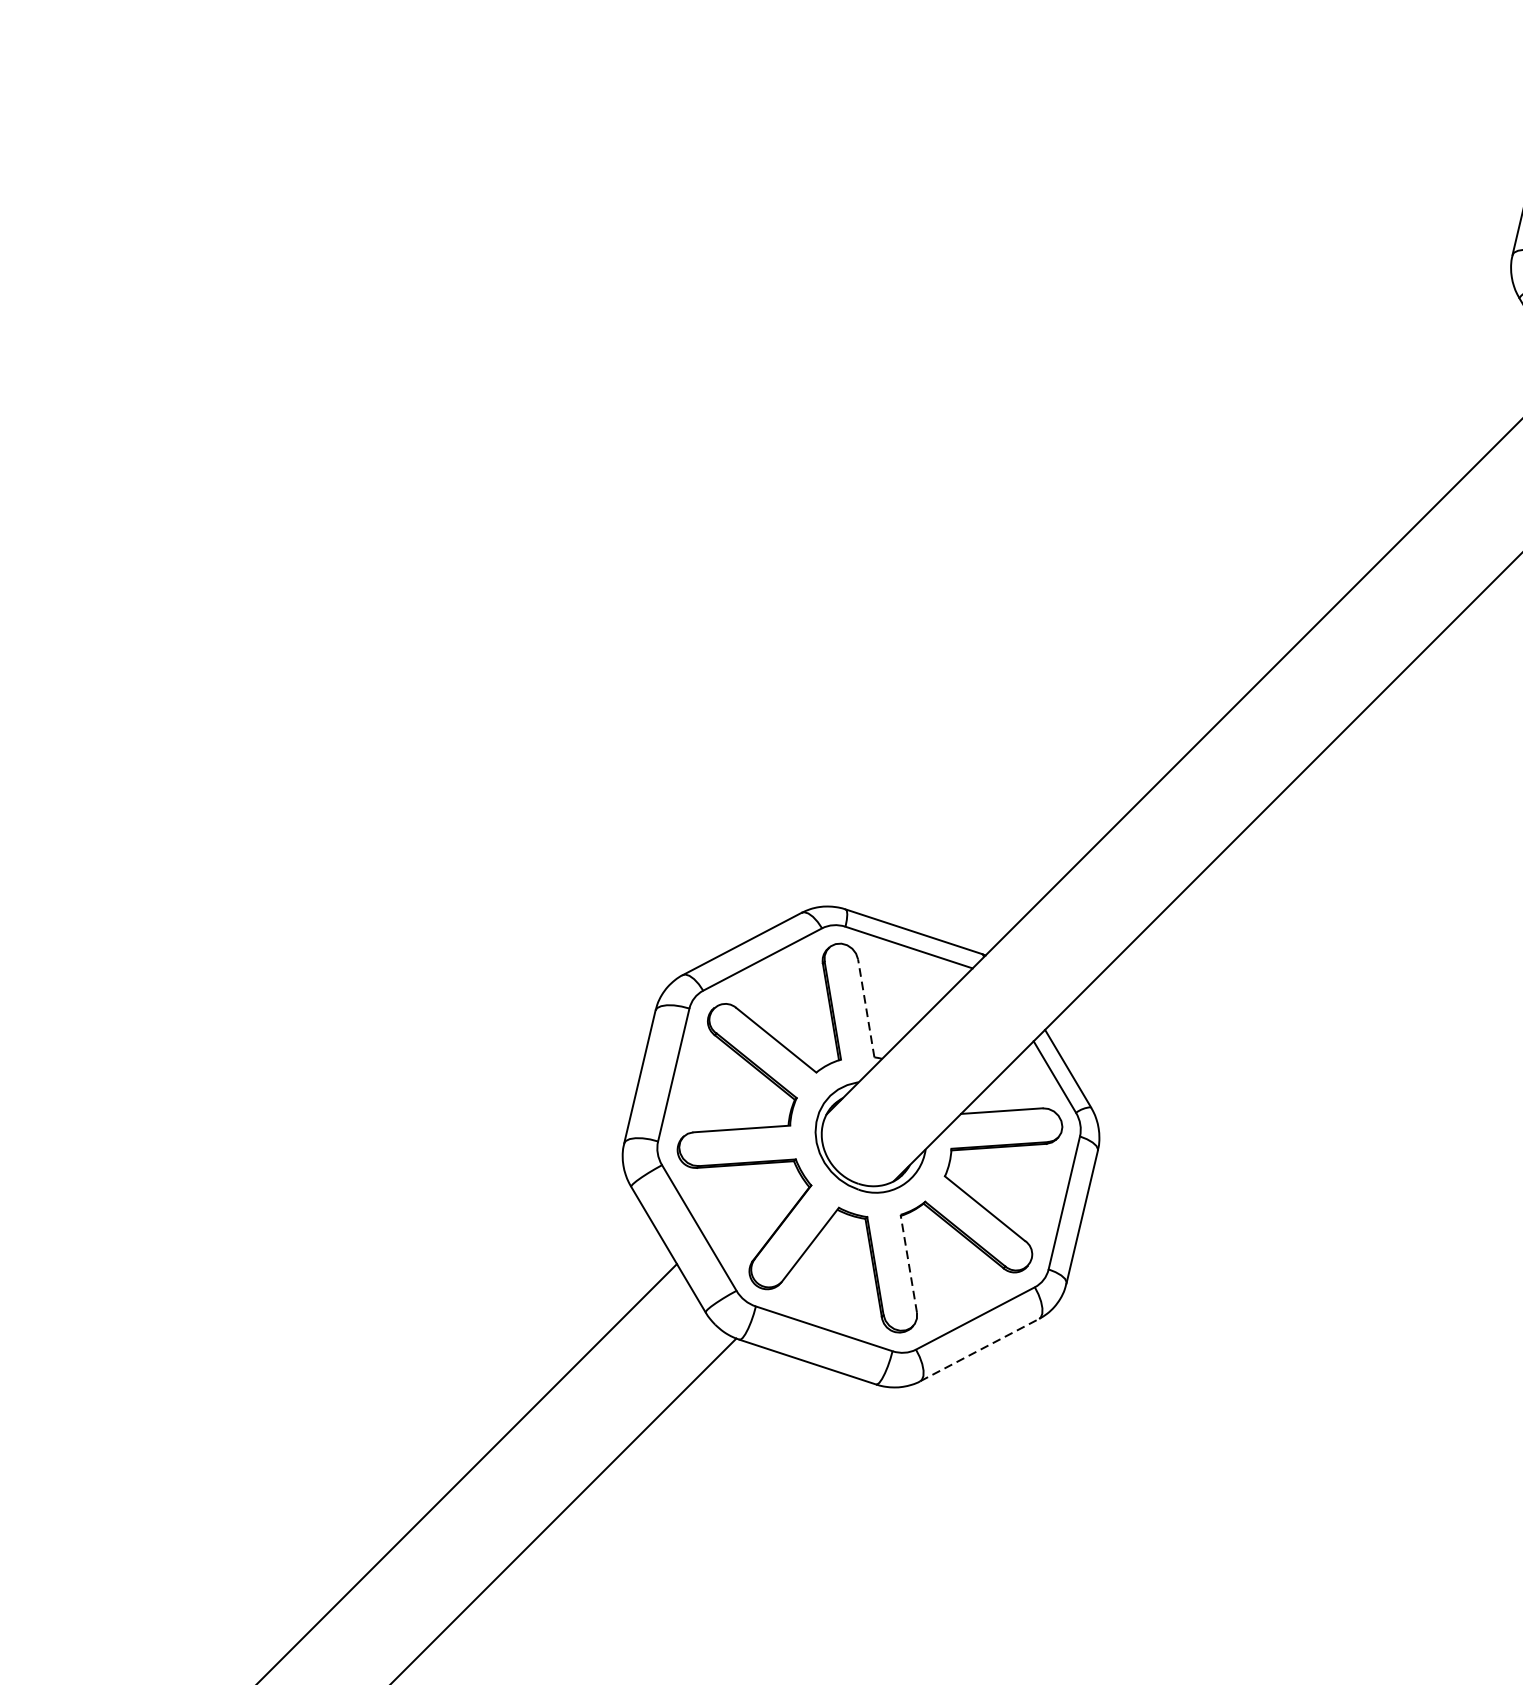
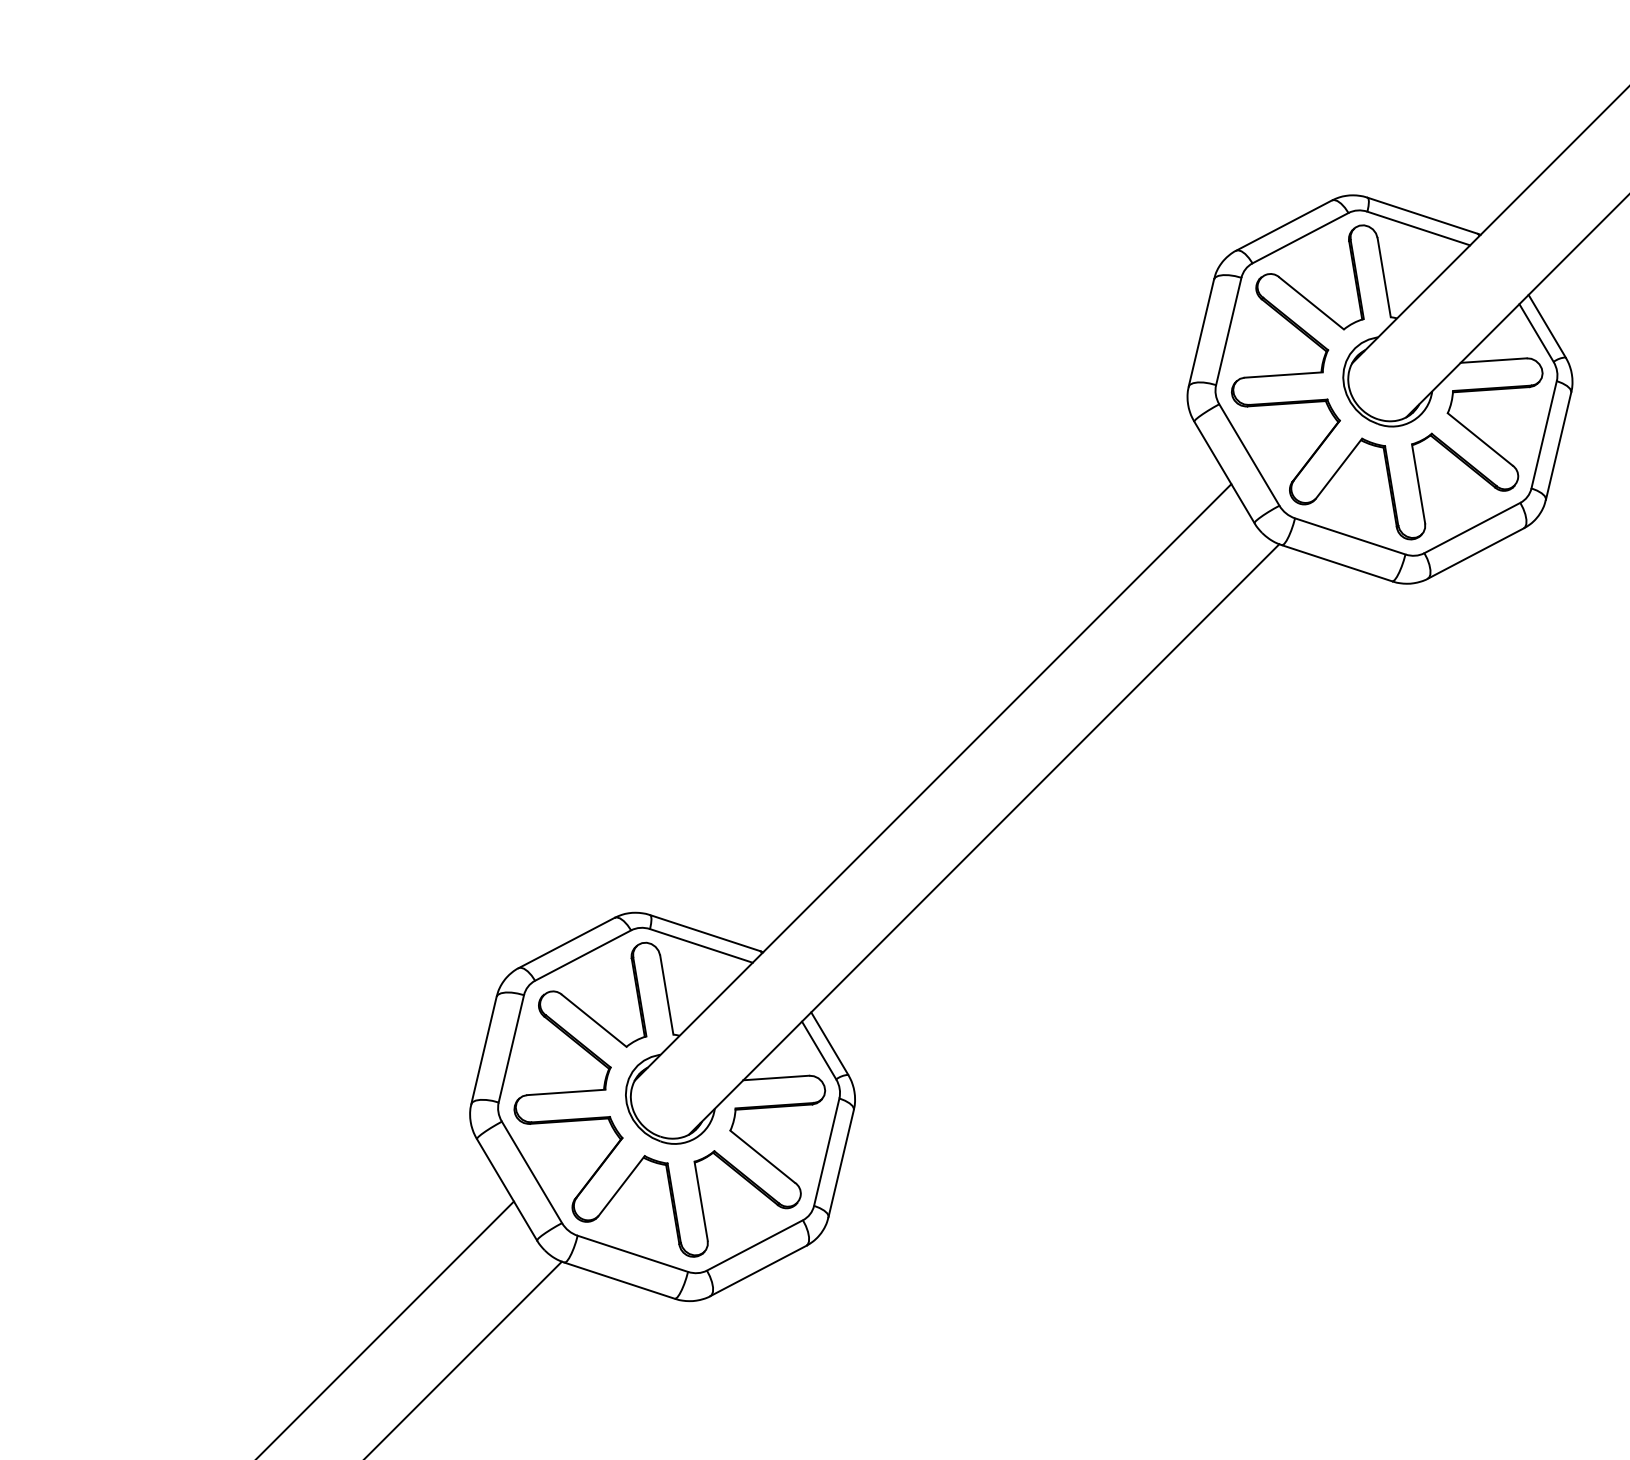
line: (865, 1007) -> (666, 994), dashed -> solid
line: (909, 1262) -> (701, 1200), dashed -> solid
line: (979, 1349) -> (758, 1270), dashed -> solid

